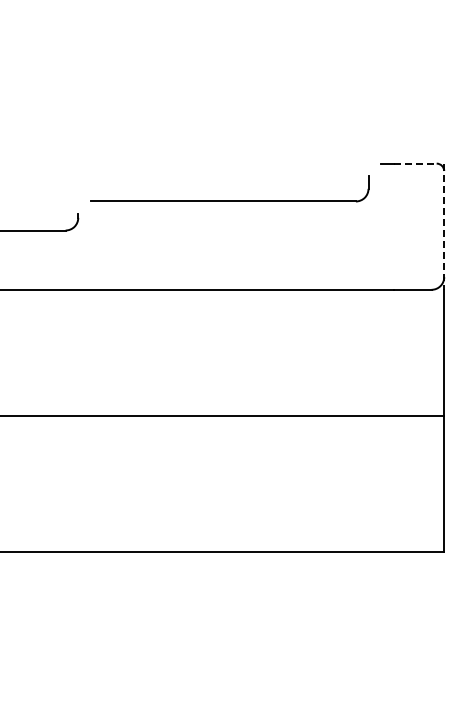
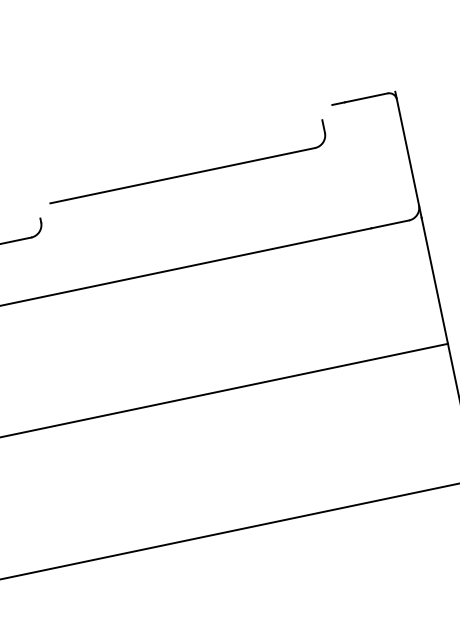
line: (415, 163) -> (366, 97), dashed -> solid
line: (444, 227) -> (408, 155), dashed -> solid

